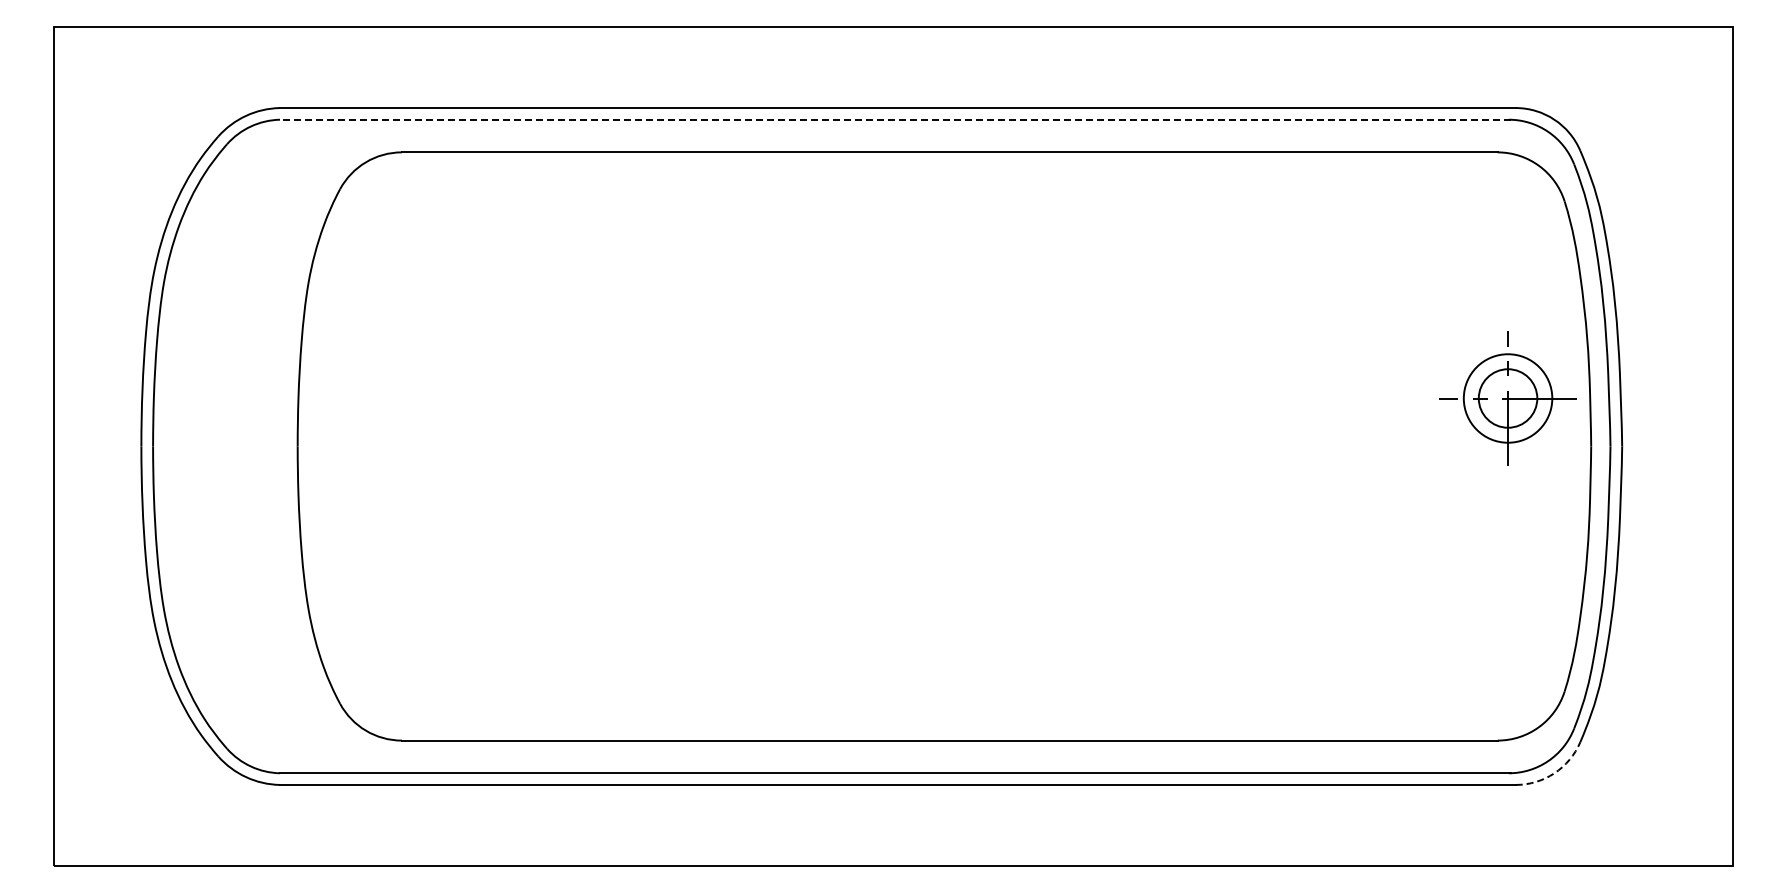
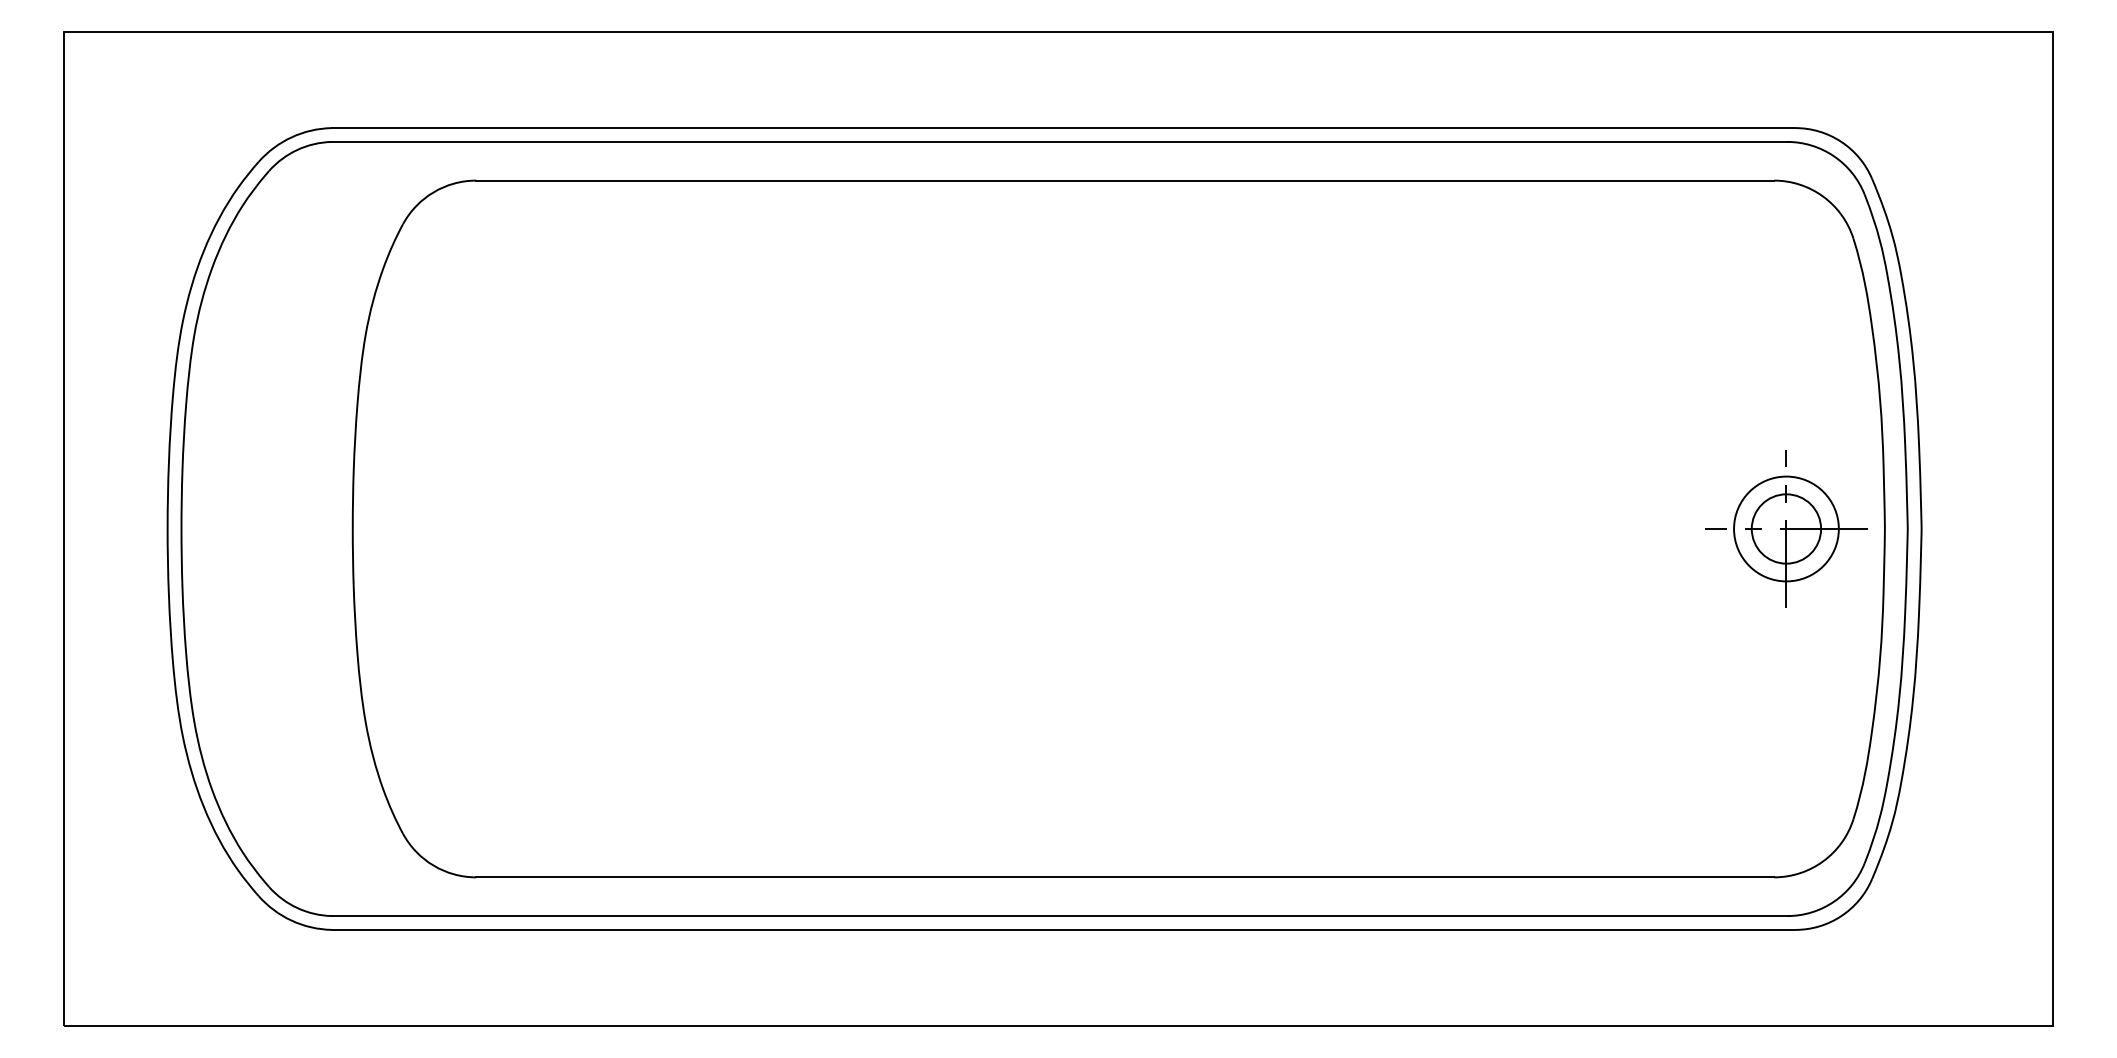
line: (894, 119) -> (1059, 141), dashed -> solid
part: (1507, 398) -> (1785, 529), moved
arc: (1554, 773) -> (1841, 916), dashed -> solid

